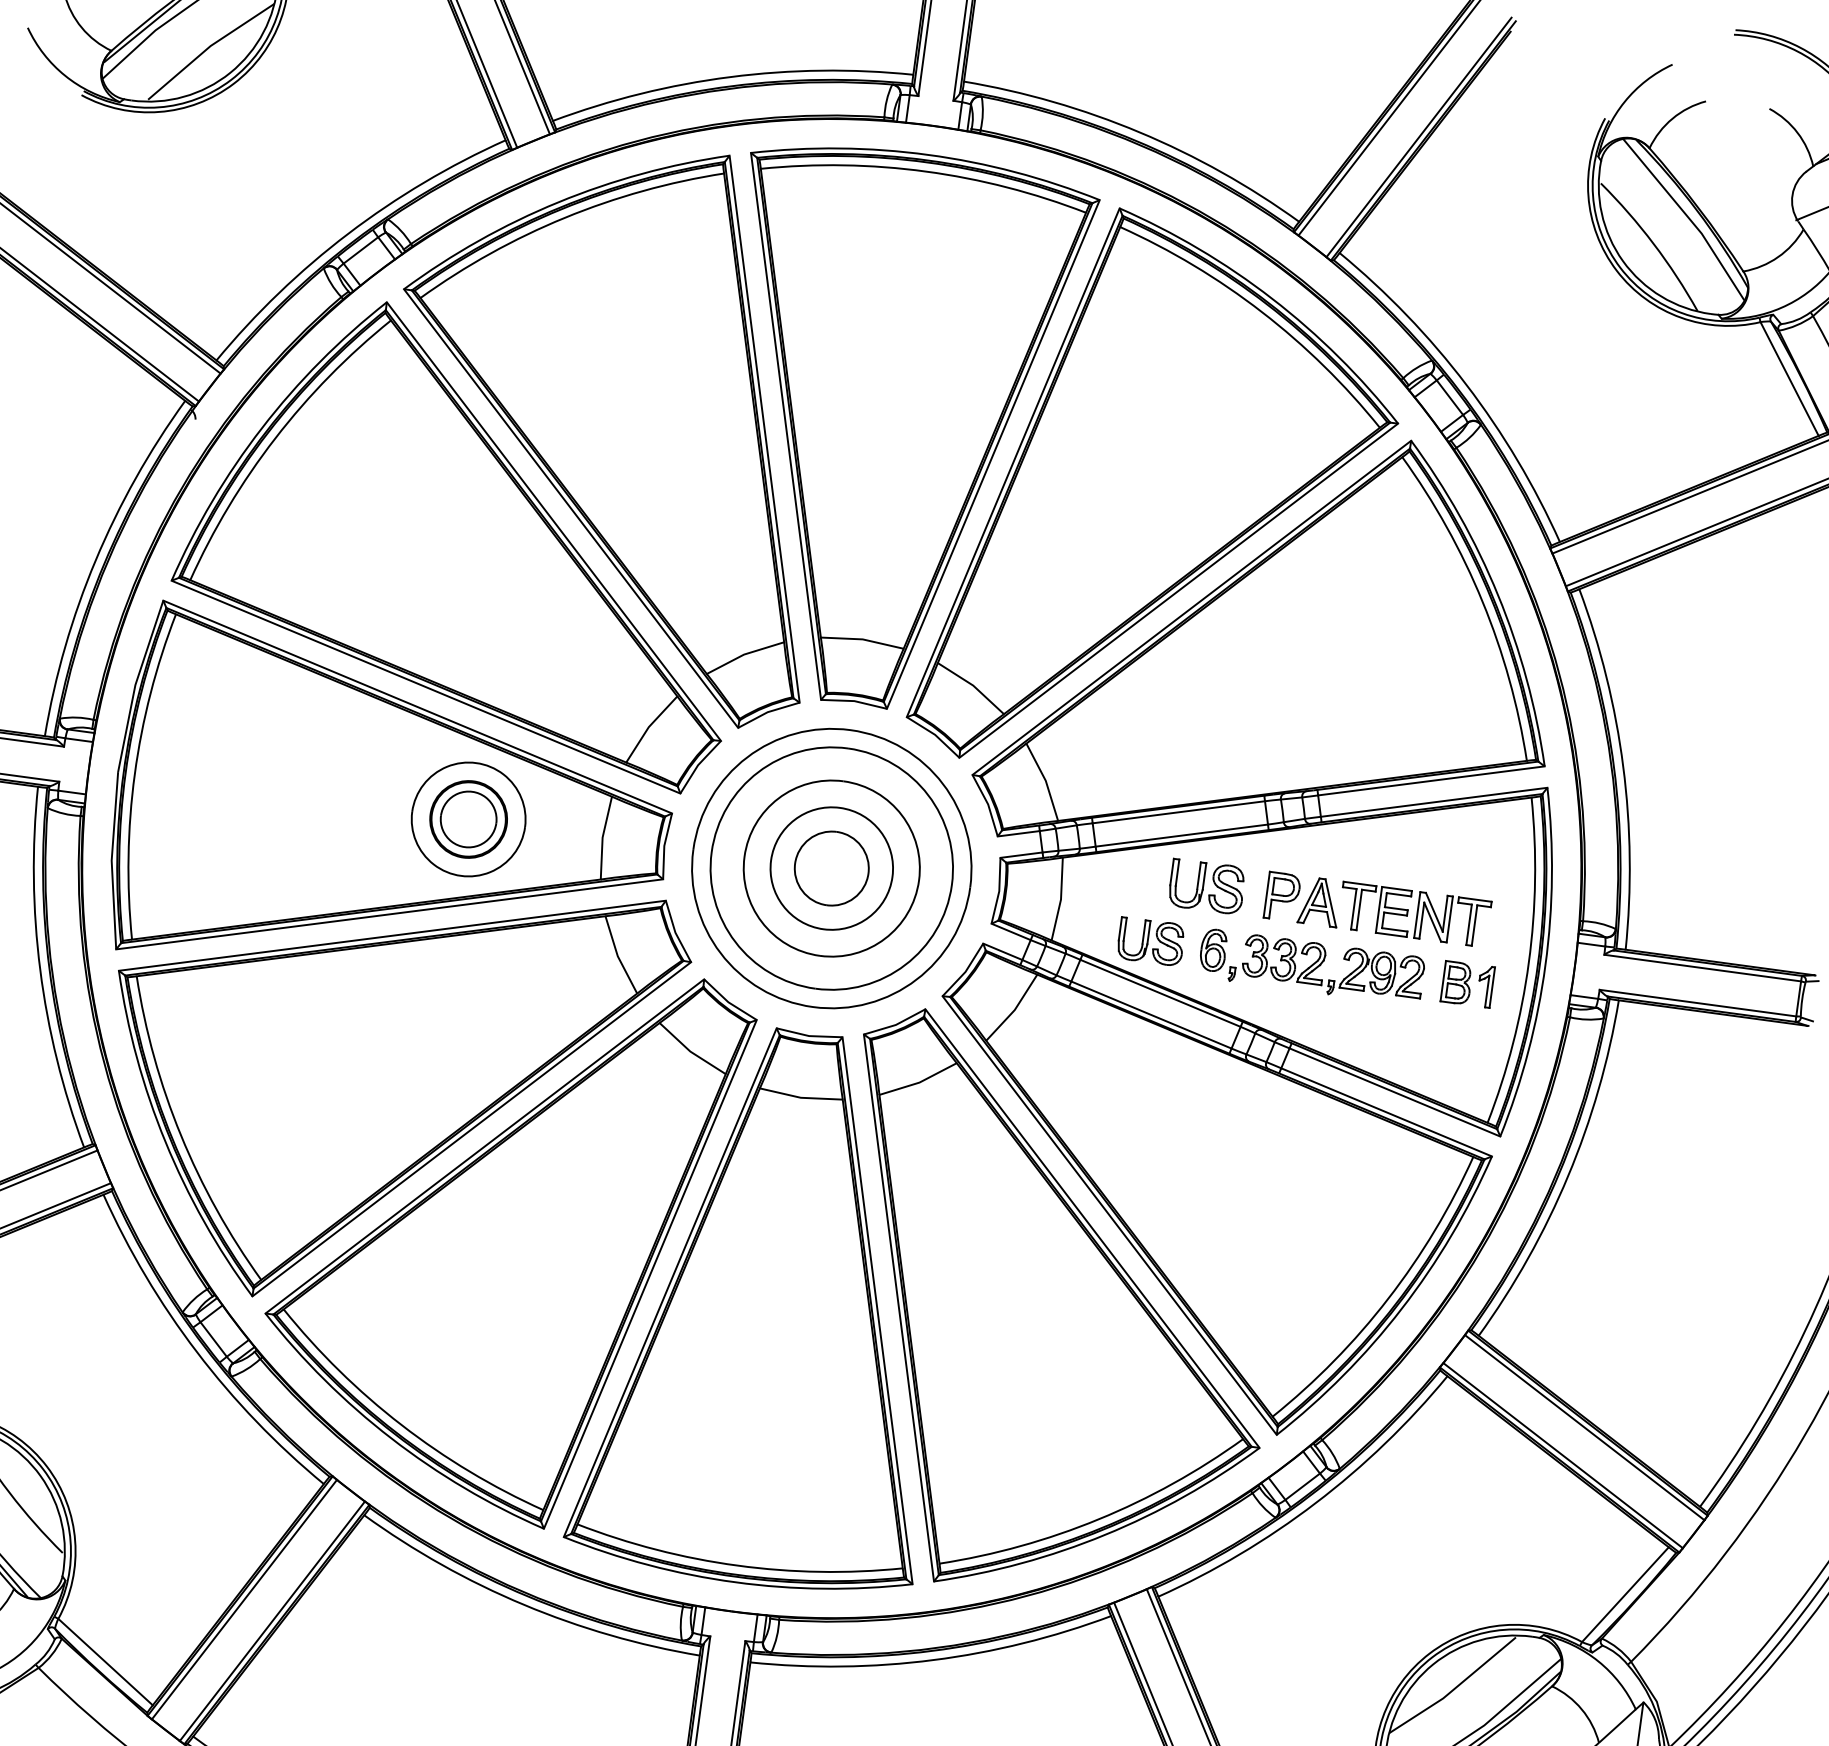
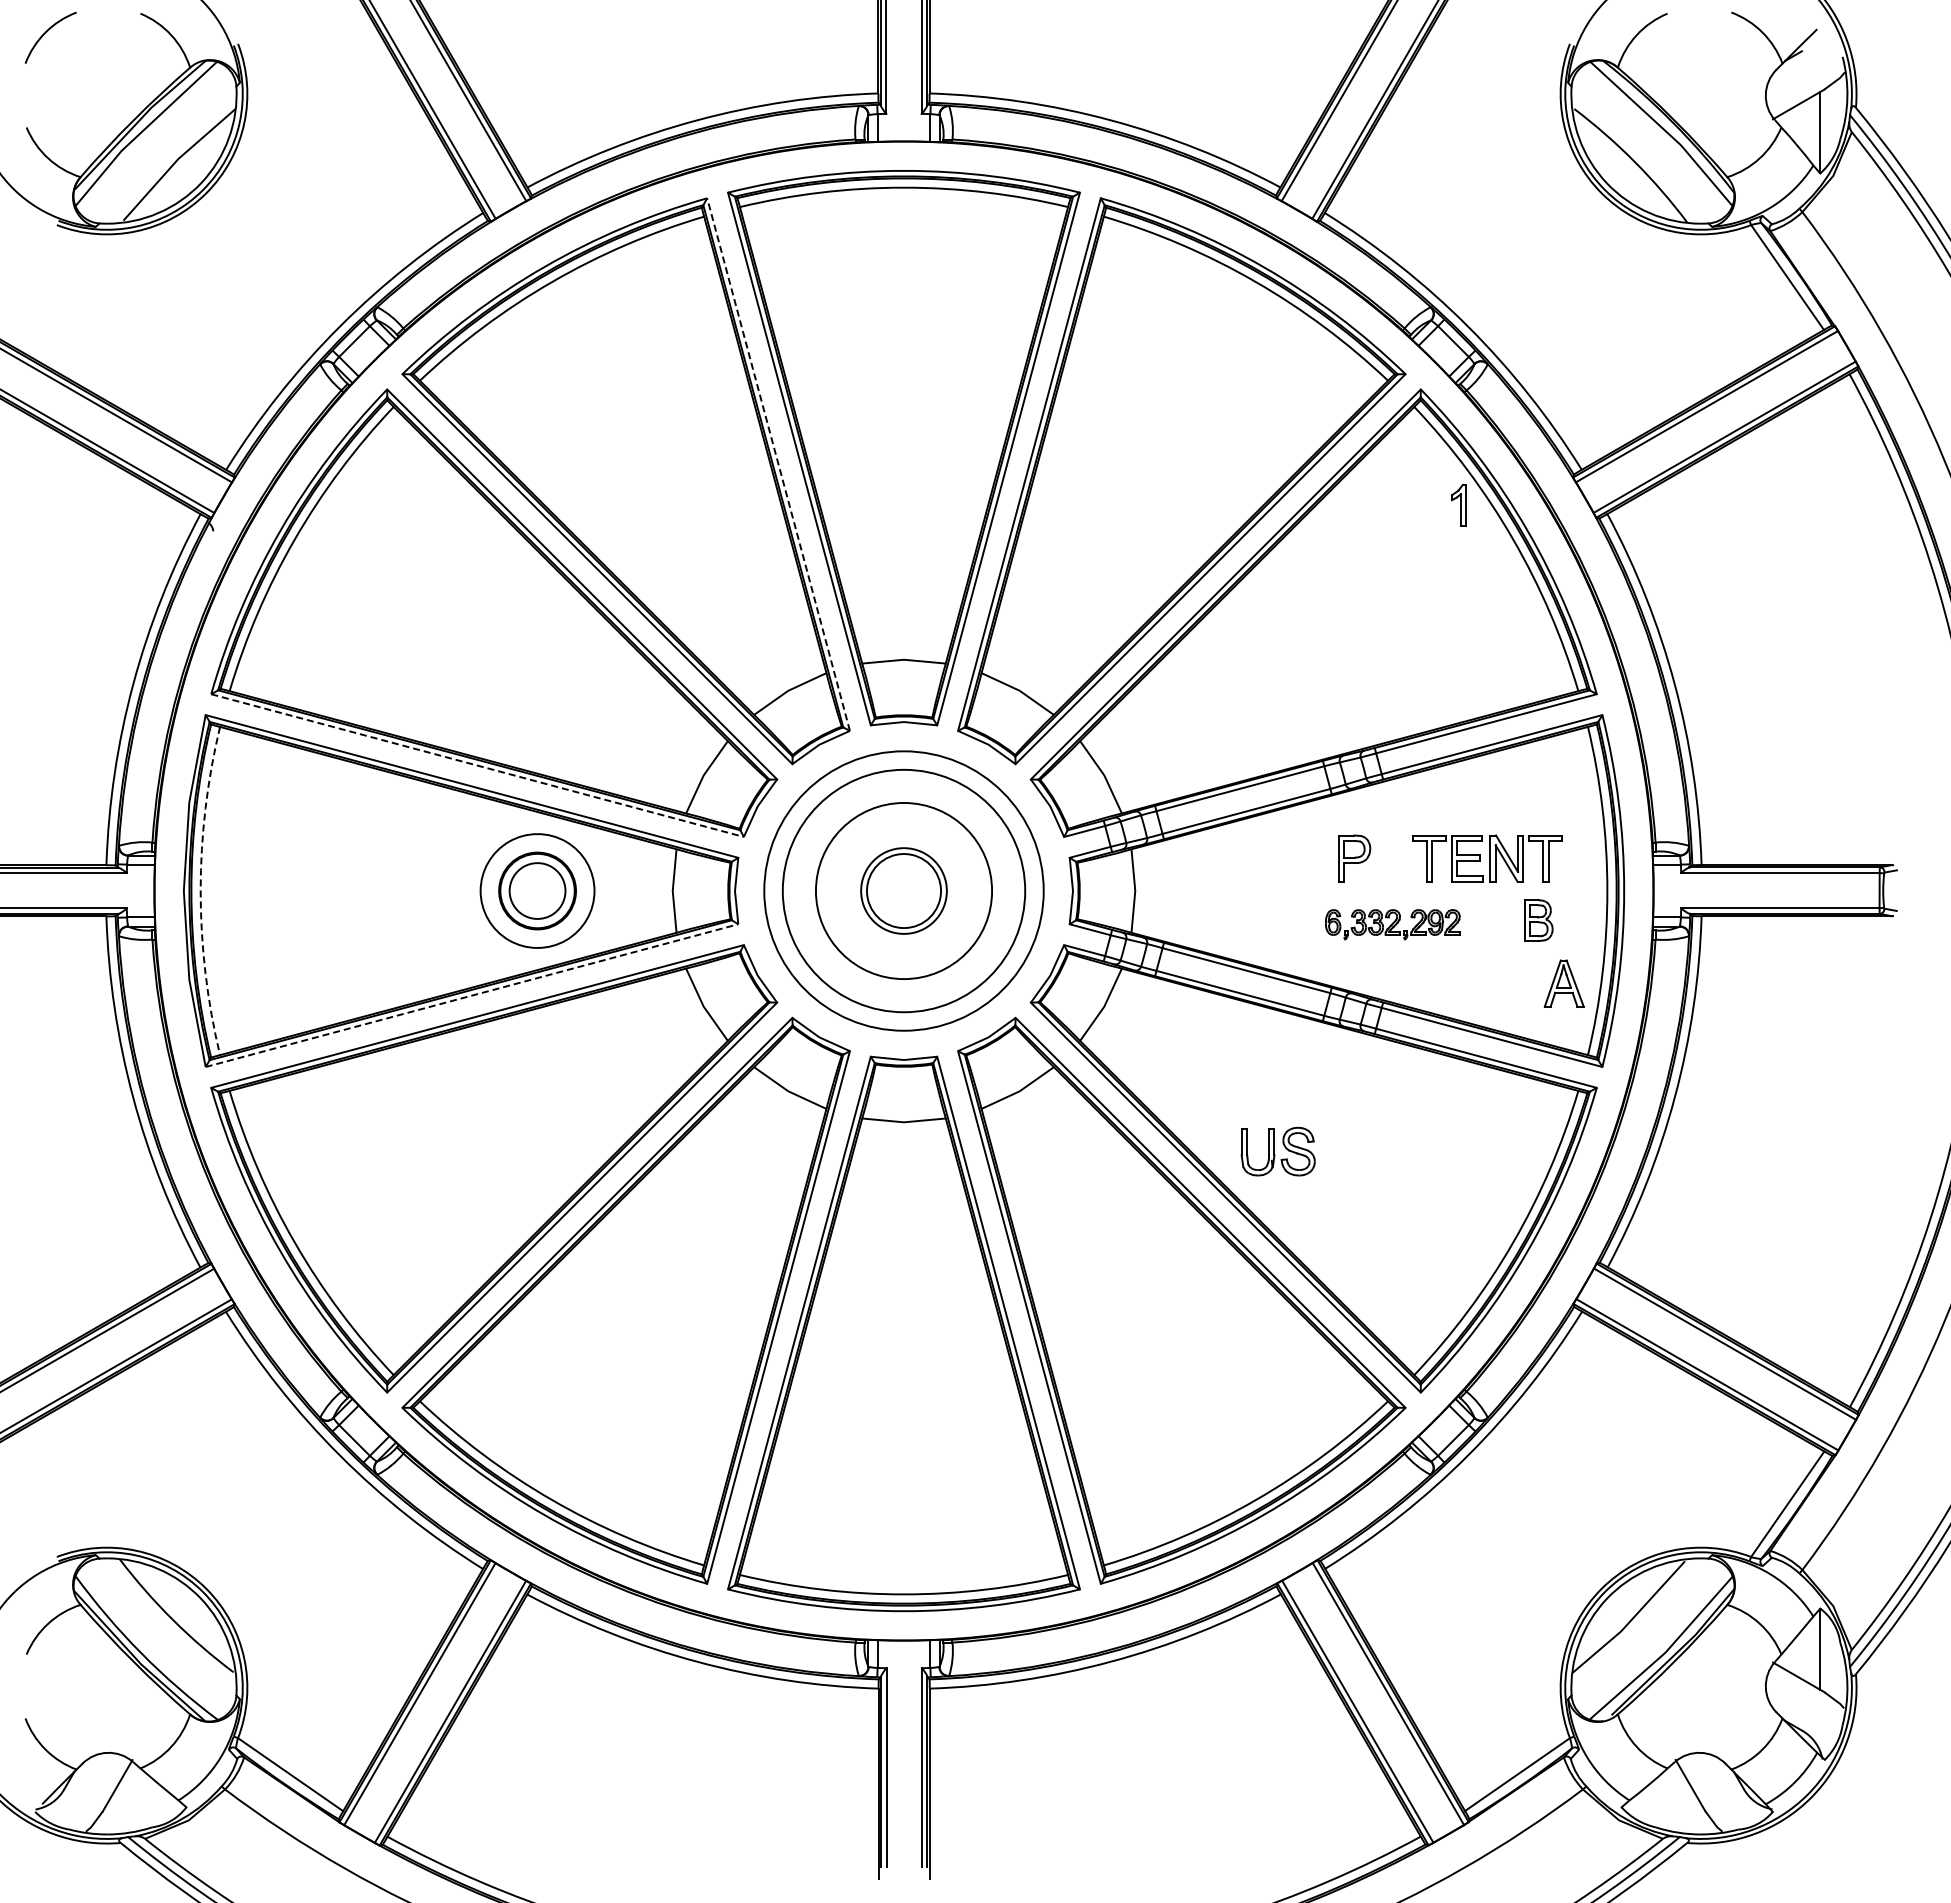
line: (764, 429) -> (778, 464), solid -> dashed
line: (425, 687) -> (477, 765), solid -> dashed
arc: (134, 774) -> (200, 891), solid -> dashed
circle: (831, 867) -> (903, 890), size x0.7
part: (1206, 886) -> (1277, 1151), moved
part: (1319, 901) -> (1563, 983), moved
line: (389, 914) -> (471, 995), solid -> dashed
part: (1151, 941) -> (1230, 920), removed
part: (1311, 967) -> (1392, 924), size x0.6
part: (1485, 986) -> (1458, 505), moved

